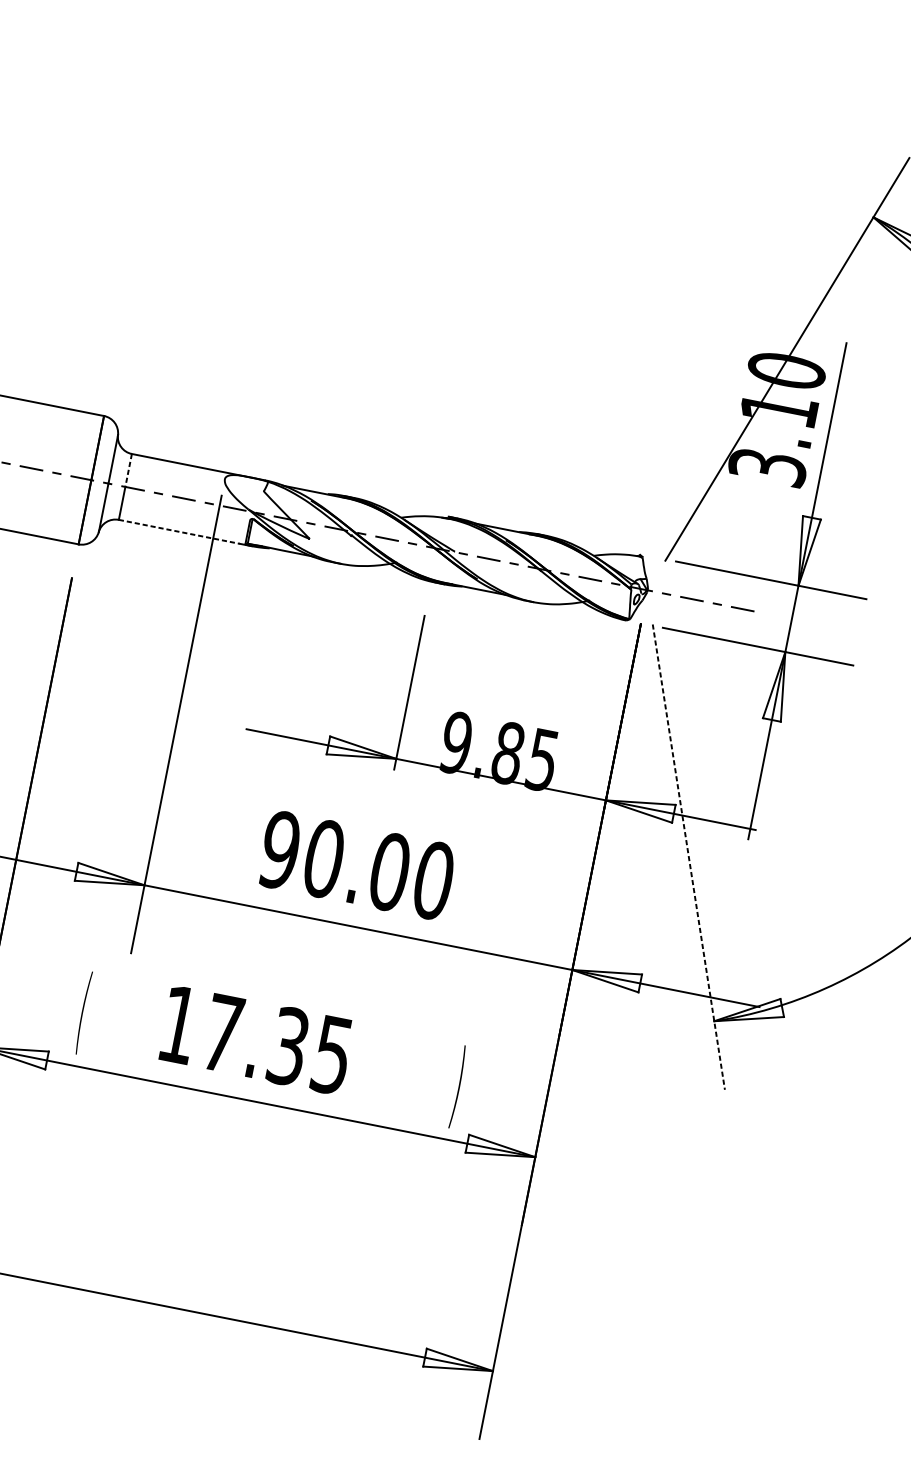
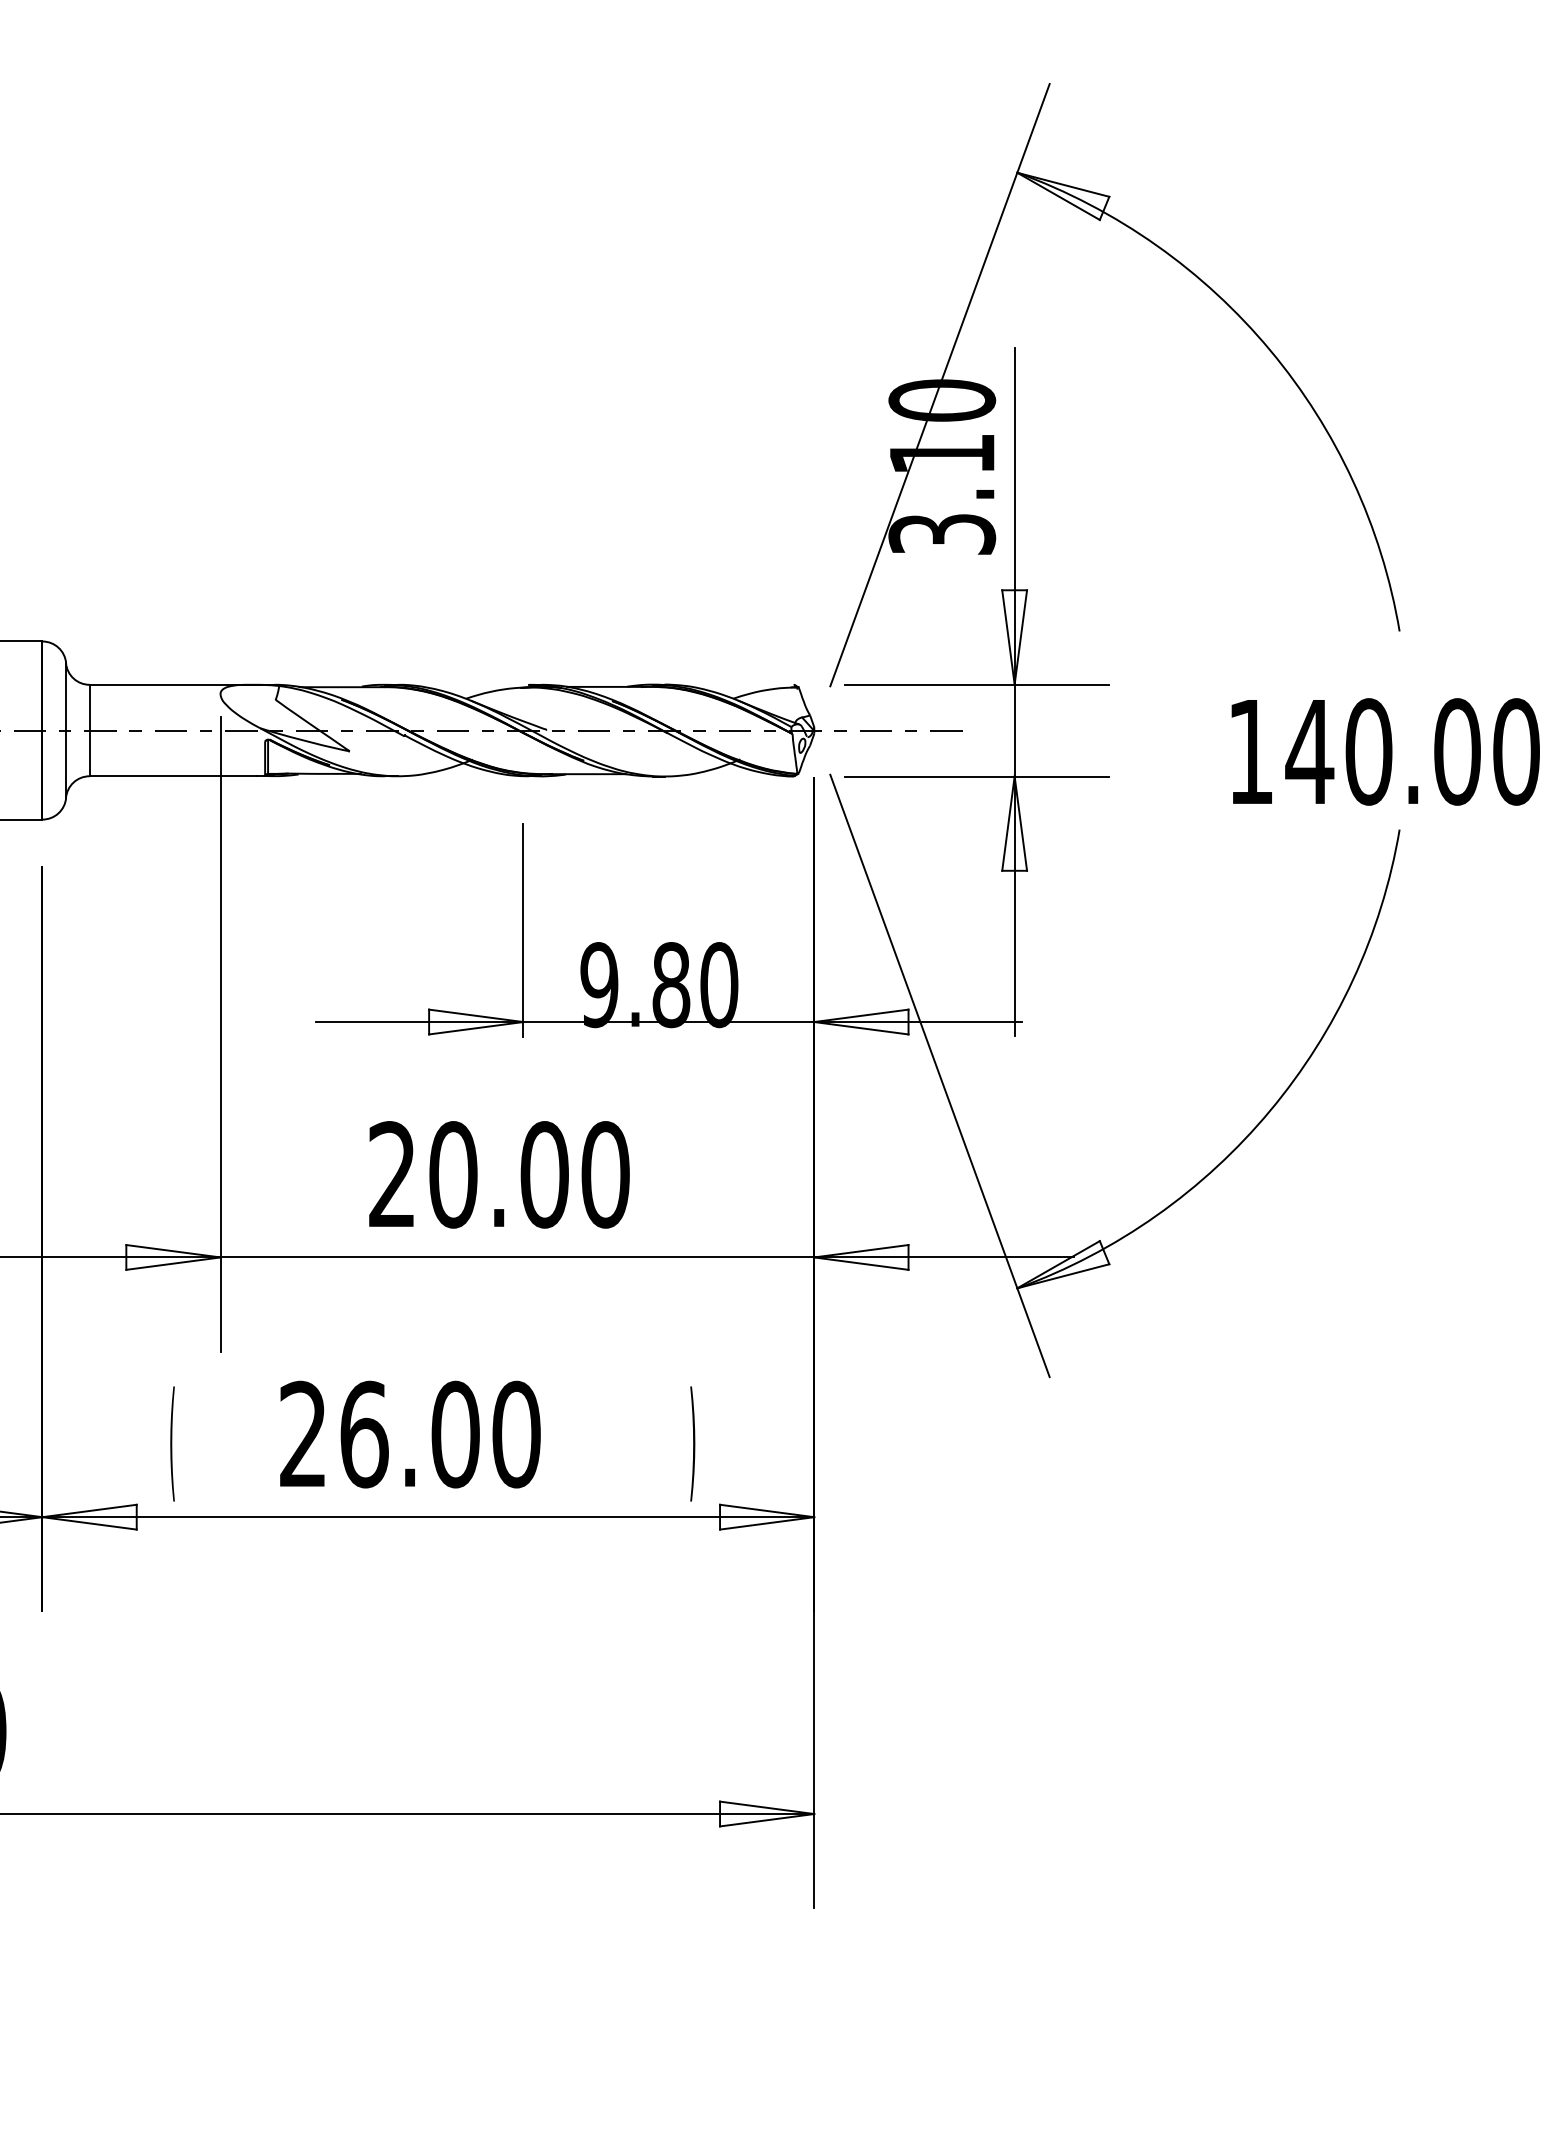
line: (128, 470) -> (89, 707), dashed -> solid
line: (179, 532) -> (173, 776), dashed -> solid
text: (542, 760) -> (719, 985), 9.85 -> 9.80
text: (280, 850) -> (392, 1174), 90.00 -> 20.00
line: (688, 856) -> (939, 1075), dashed -> solid
text: (256, 1039) -> (410, 1434), 17.35 -> 26.00

